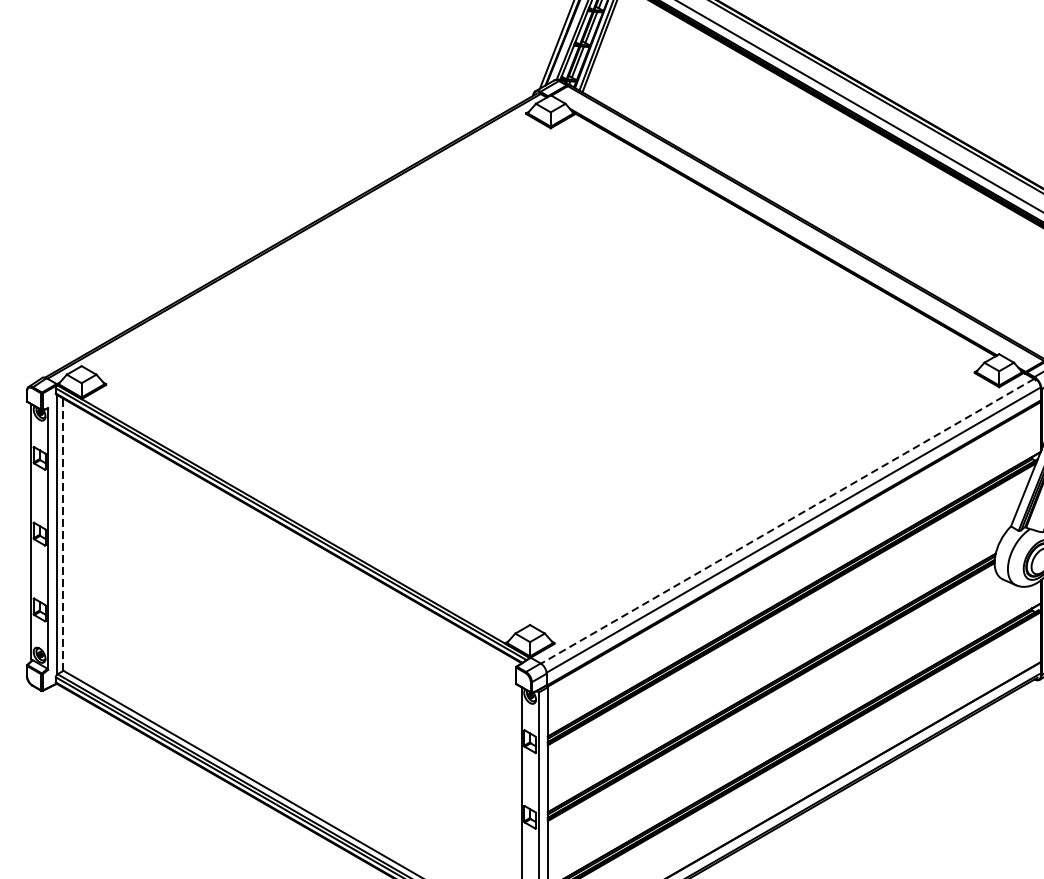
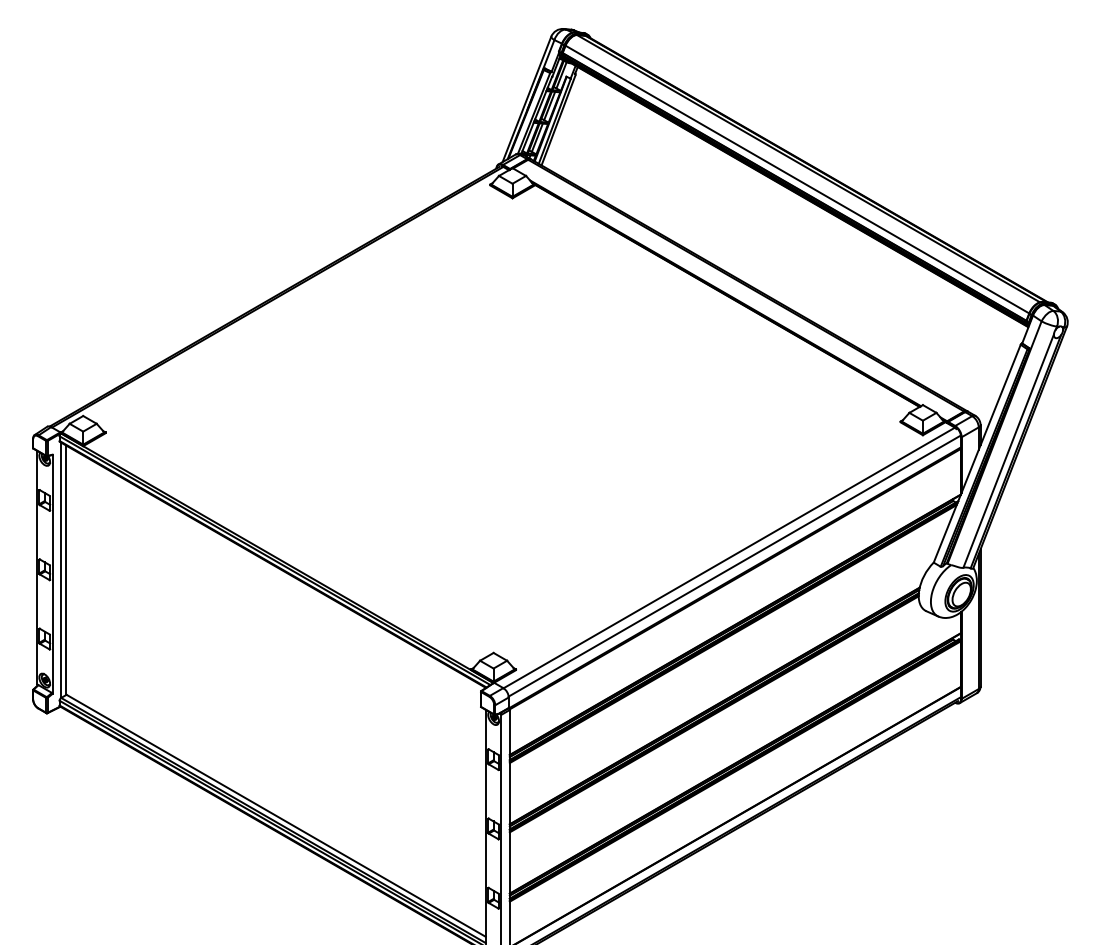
line: (787, 521) -> (729, 558), dashed -> solid
line: (63, 534) -> (66, 570), dashed -> solid

